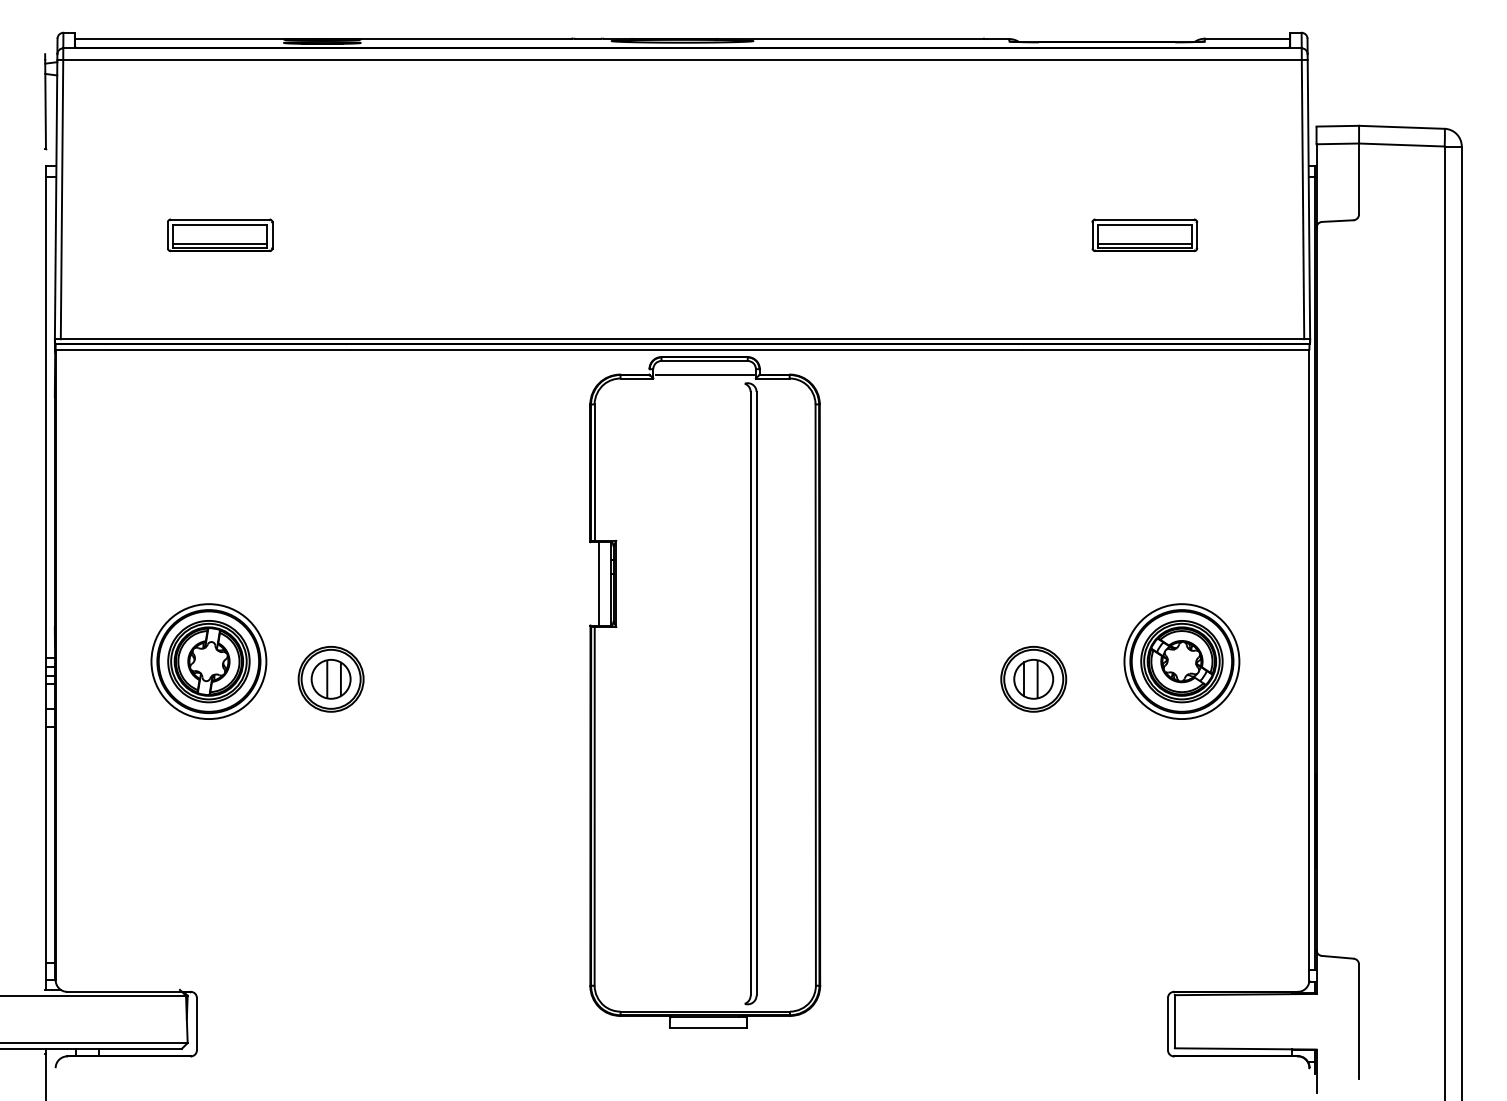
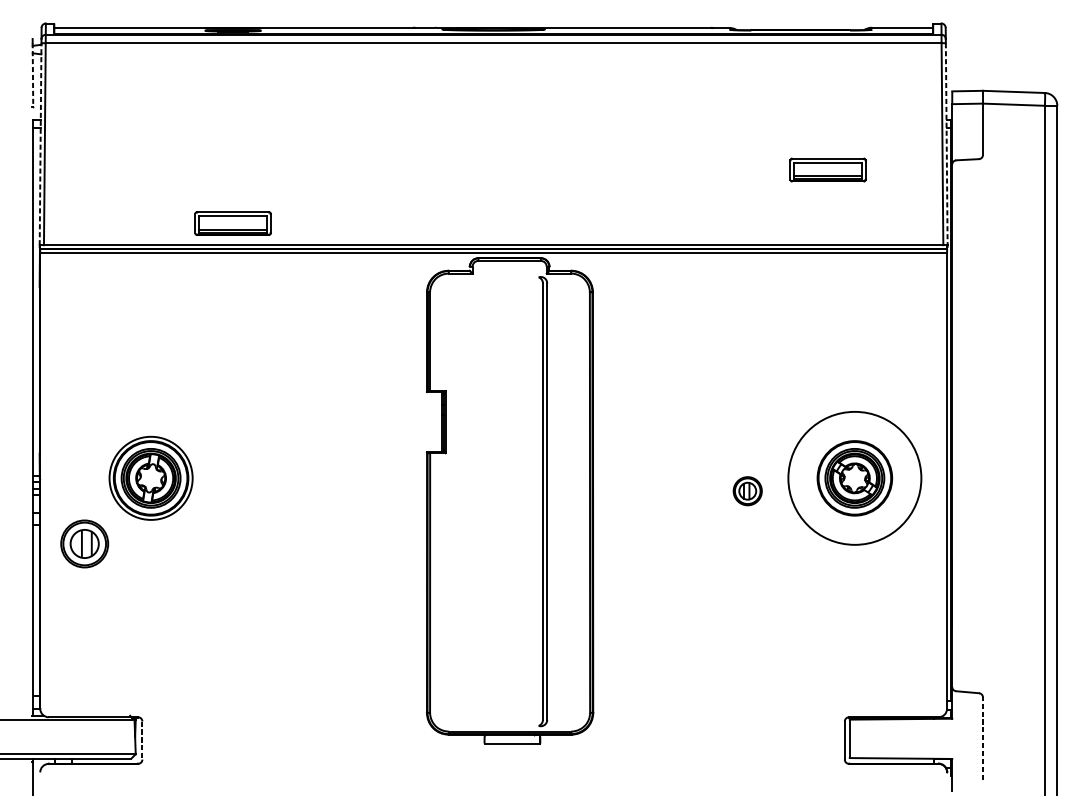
line: (45, 104) -> (32, 75), solid -> dashed
line: (56, 199) -> (40, 144), solid -> dashed
line: (1308, 199) -> (946, 144), solid -> dashed
part: (220, 235) -> (233, 223), moved
line: (704, 374) -> (509, 270), removed
line: (599, 583) -> (433, 421), removed
circle: (1181, 661) -> (854, 478), size x1.6
part: (330, 679) -> (84, 544), moved
part: (1033, 679) -> (747, 491), size x0.6
line: (1359, 1021) -> (983, 738), solid -> dashed
line: (196, 1024) -> (142, 740), solid -> dashed

